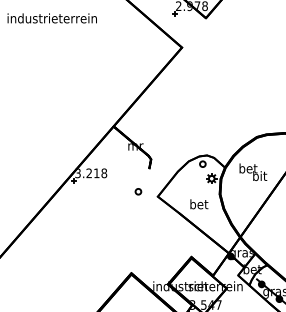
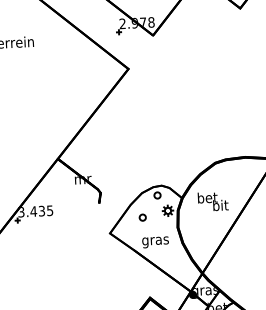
text: (96, 173) -> (41, 211), 3.218 -> 3.435
part: (138, 191) -> (142, 217), moved
text: (198, 205) -> (154, 240), bet -> gras

